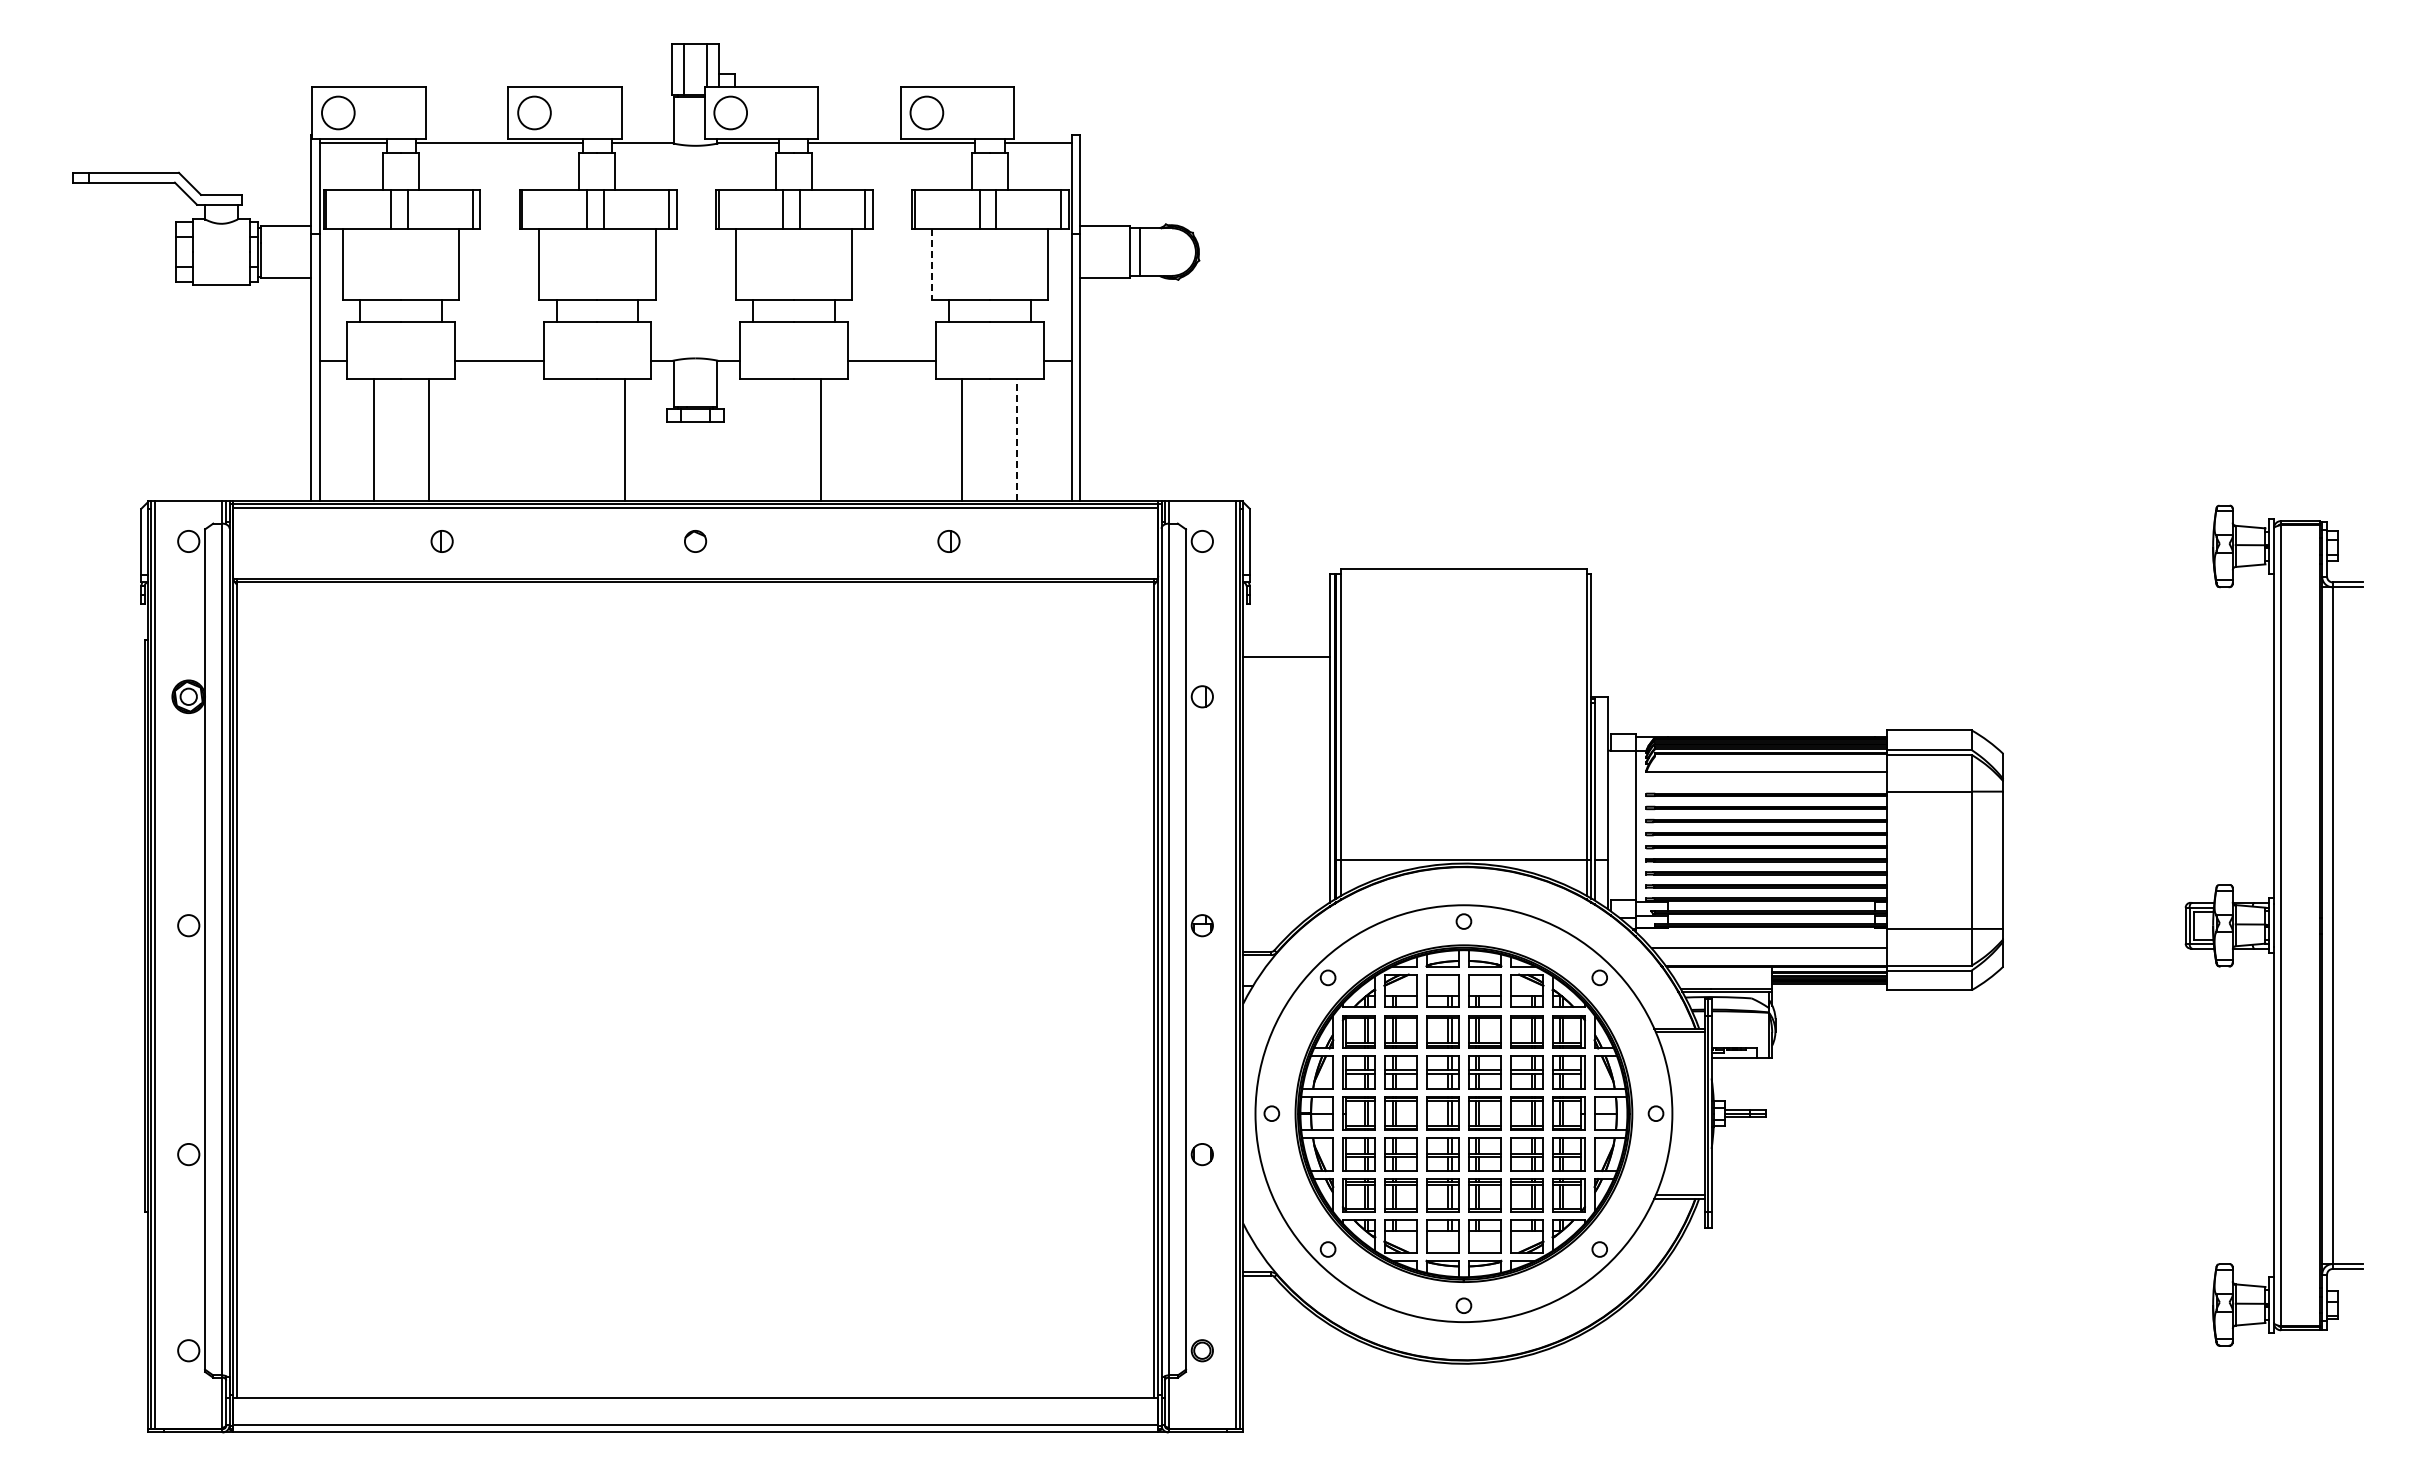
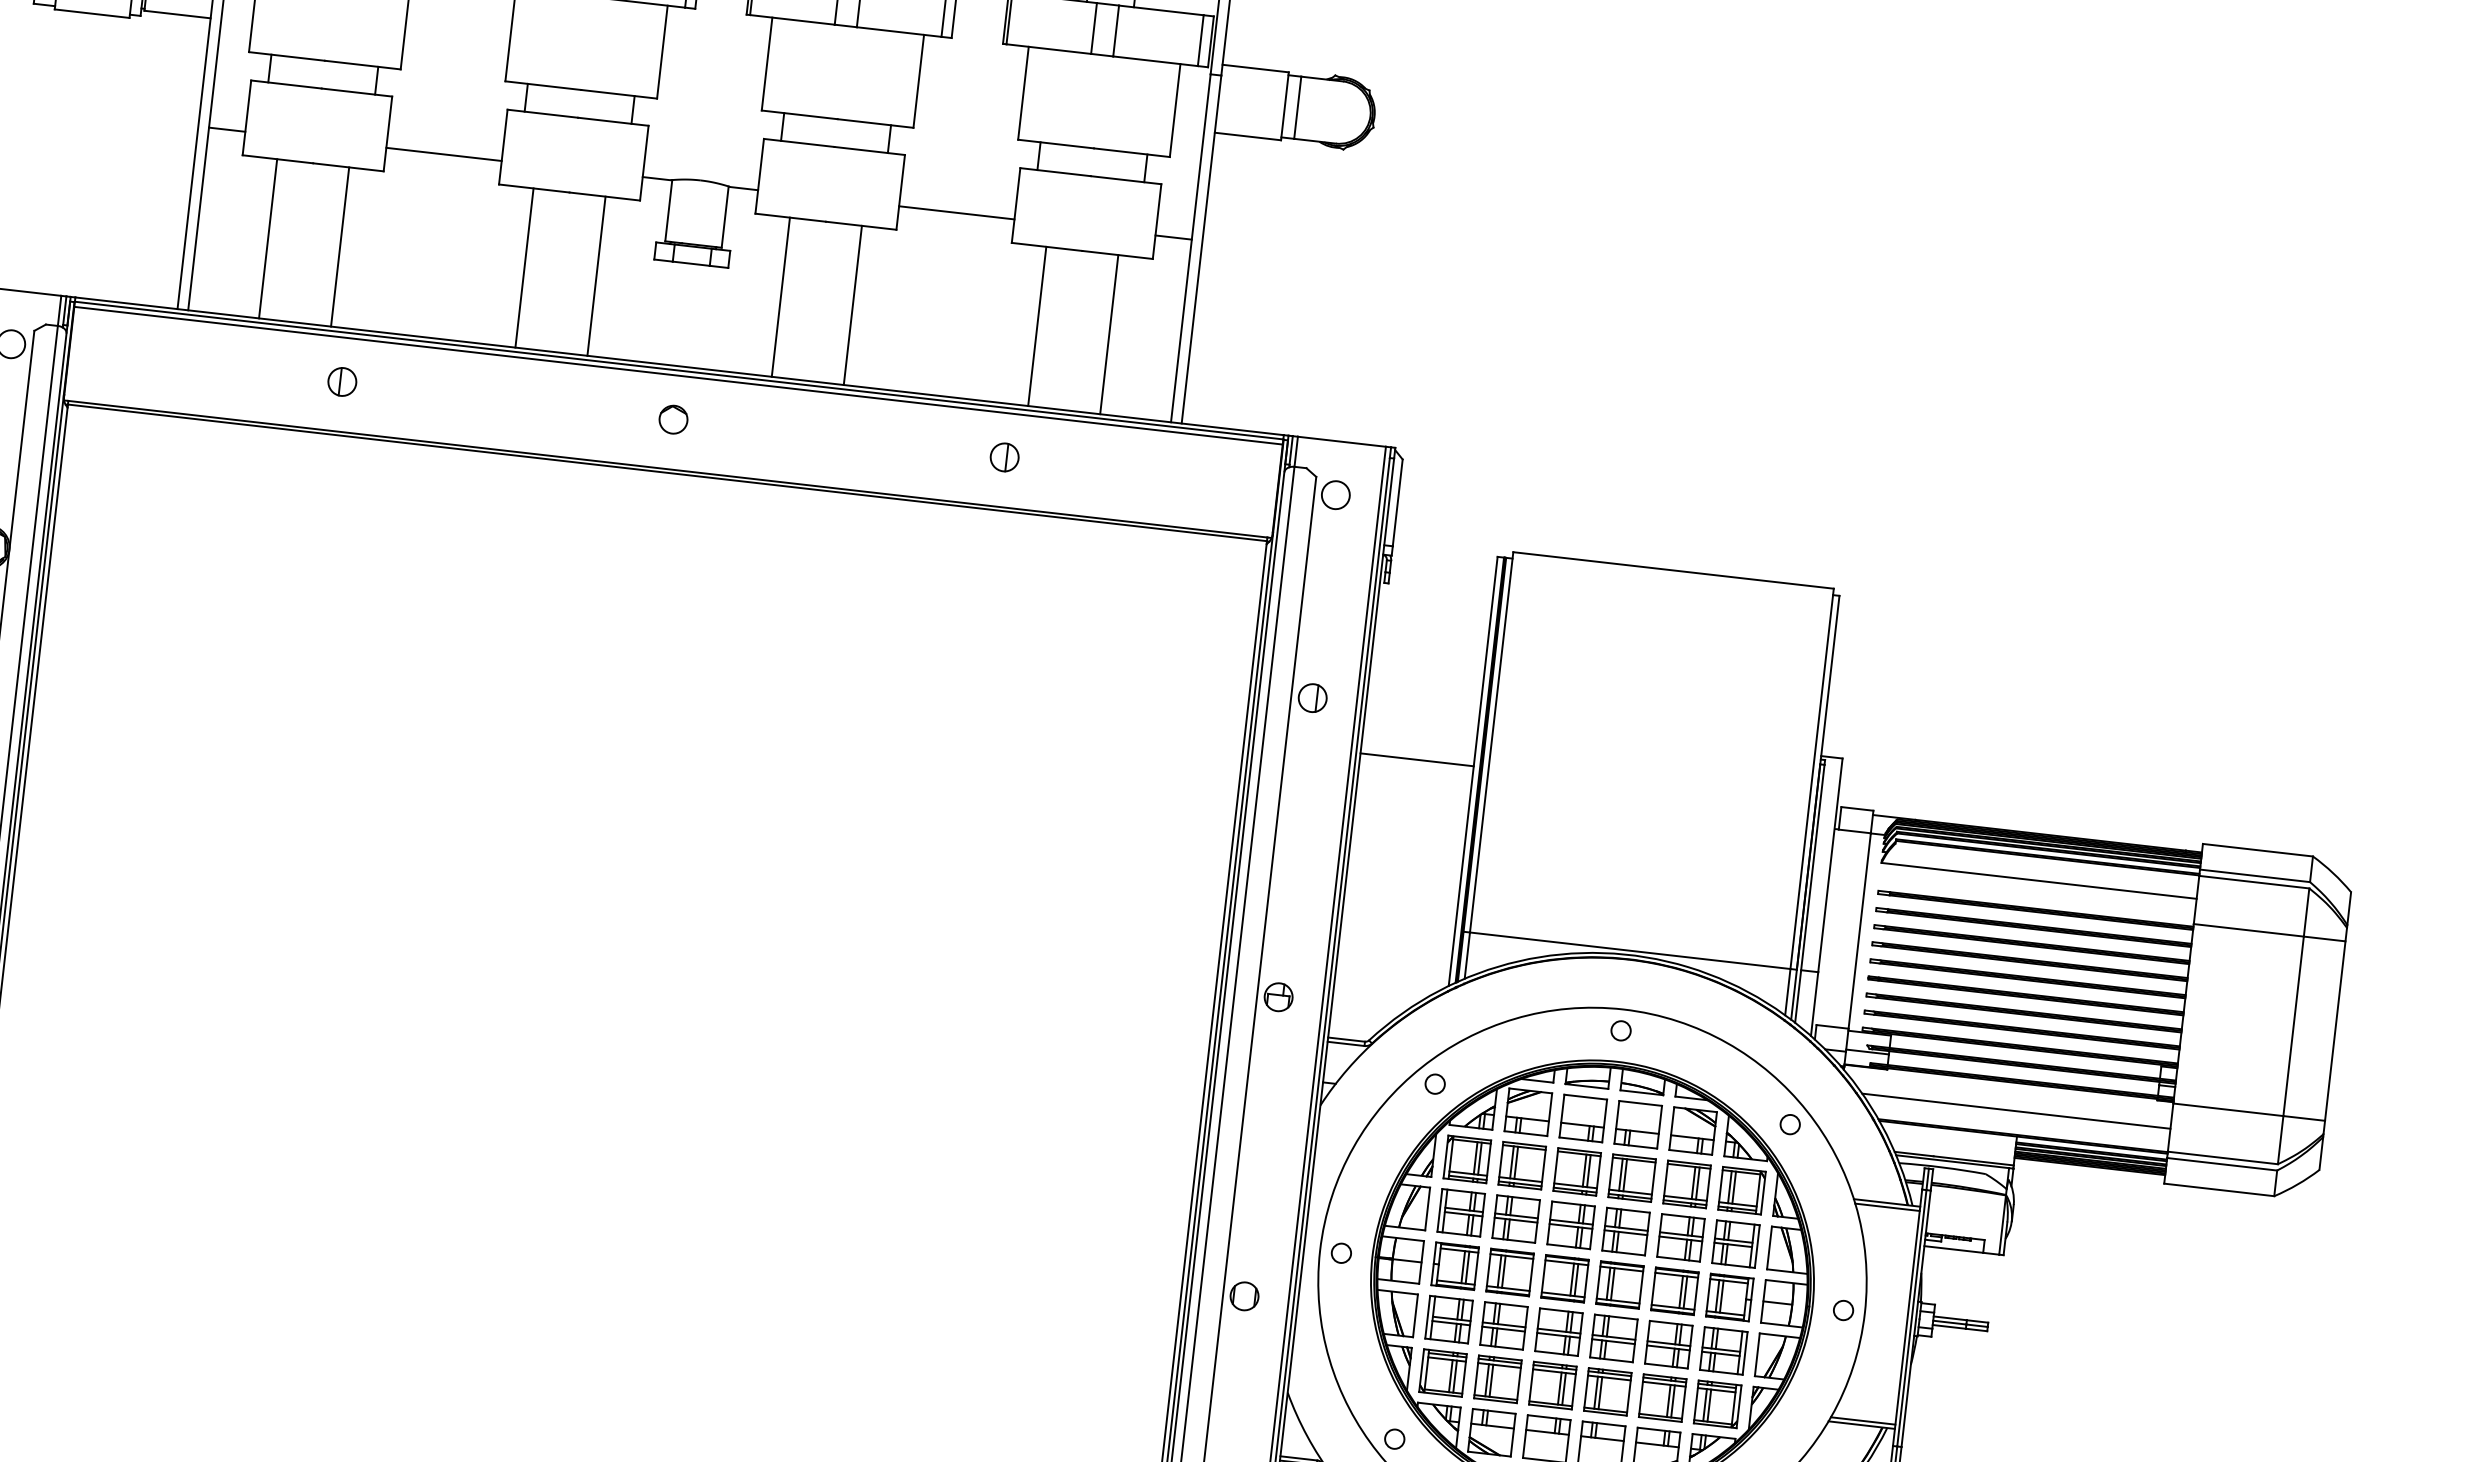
line: (931, 264) -> (1023, 92), dashed -> solid
line: (569, 439) -> (523, 267), added
line: (766, 439) -> (781, 296), added
line: (1017, 439) -> (1109, 334), dashed -> solid
line: (1286, 657) -> (1417, 759), moved

